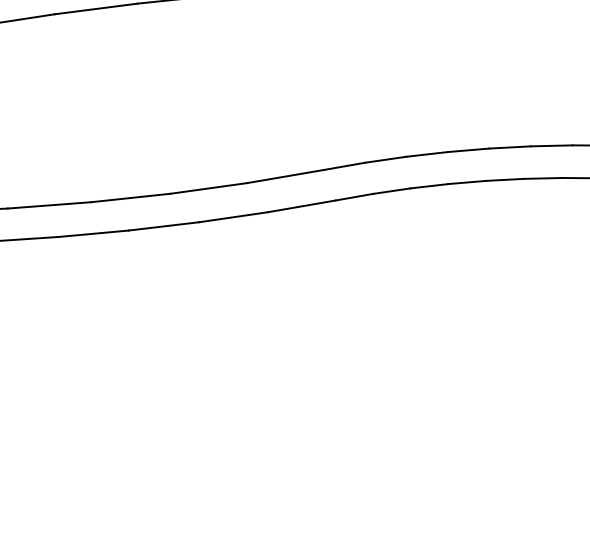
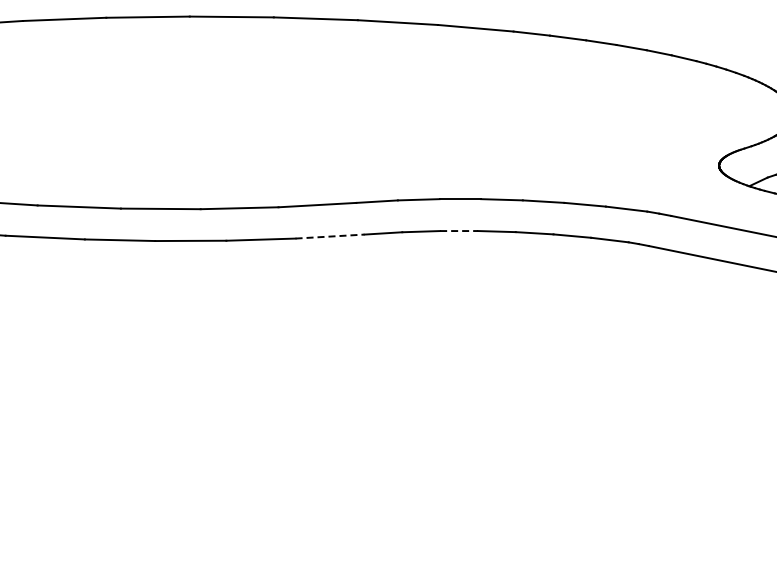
line: (429, 186) -> (459, 231), solid -> dashed
line: (302, 206) -> (330, 236), solid -> dashed

